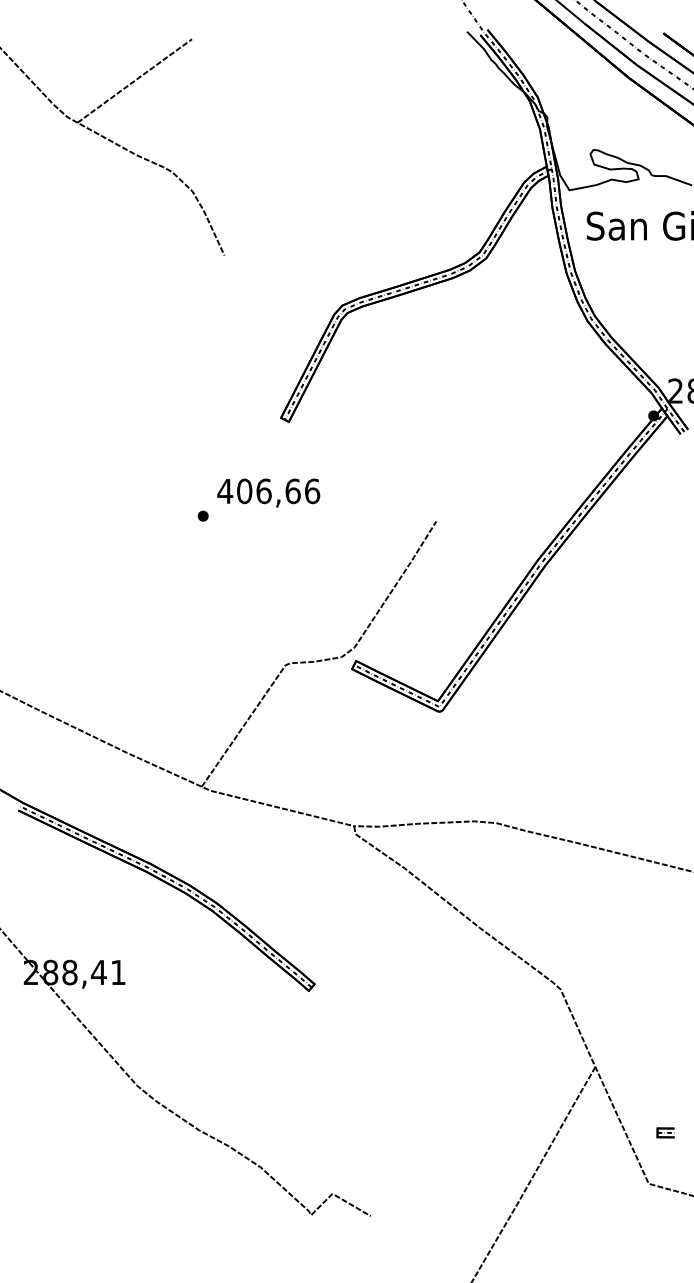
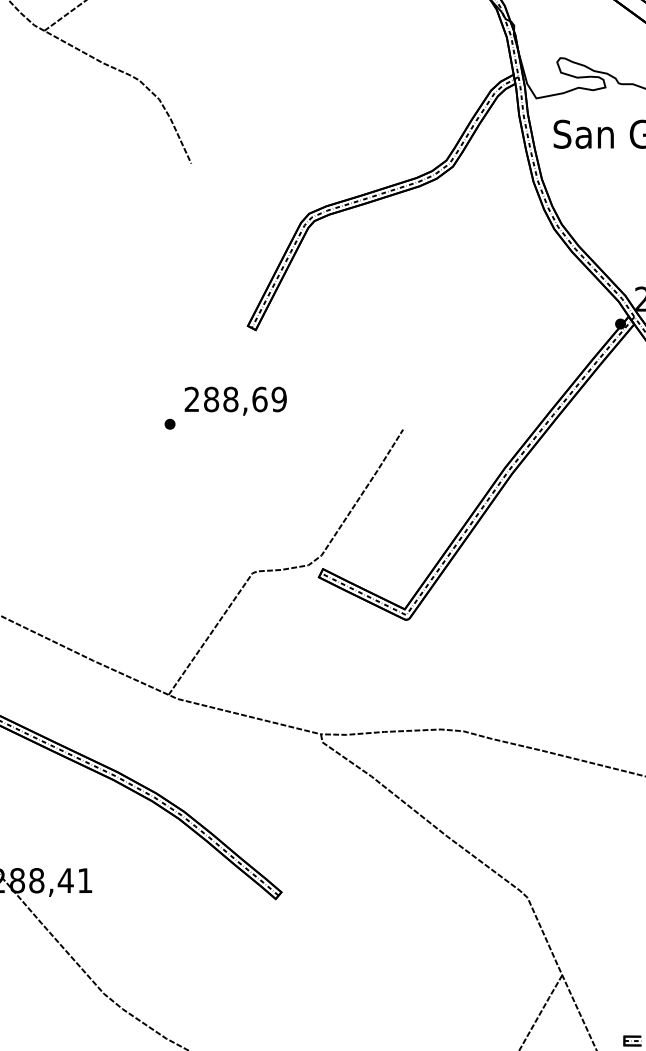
text: (268, 491) -> (235, 399), 406,66 -> 288,69

